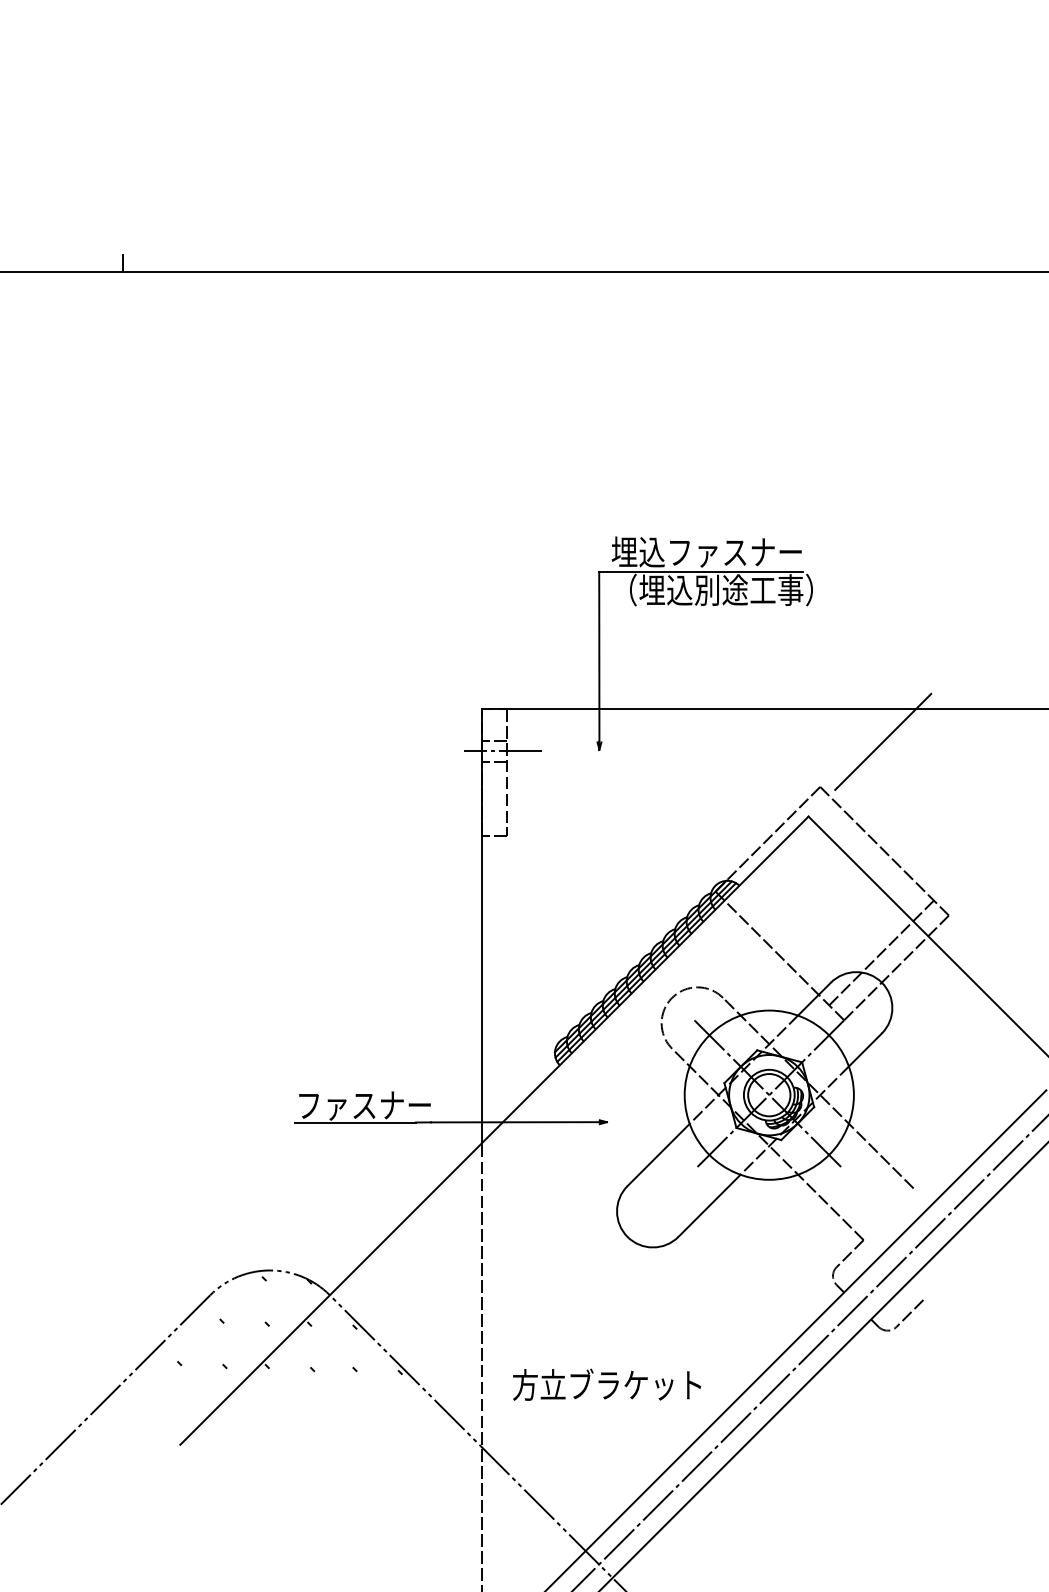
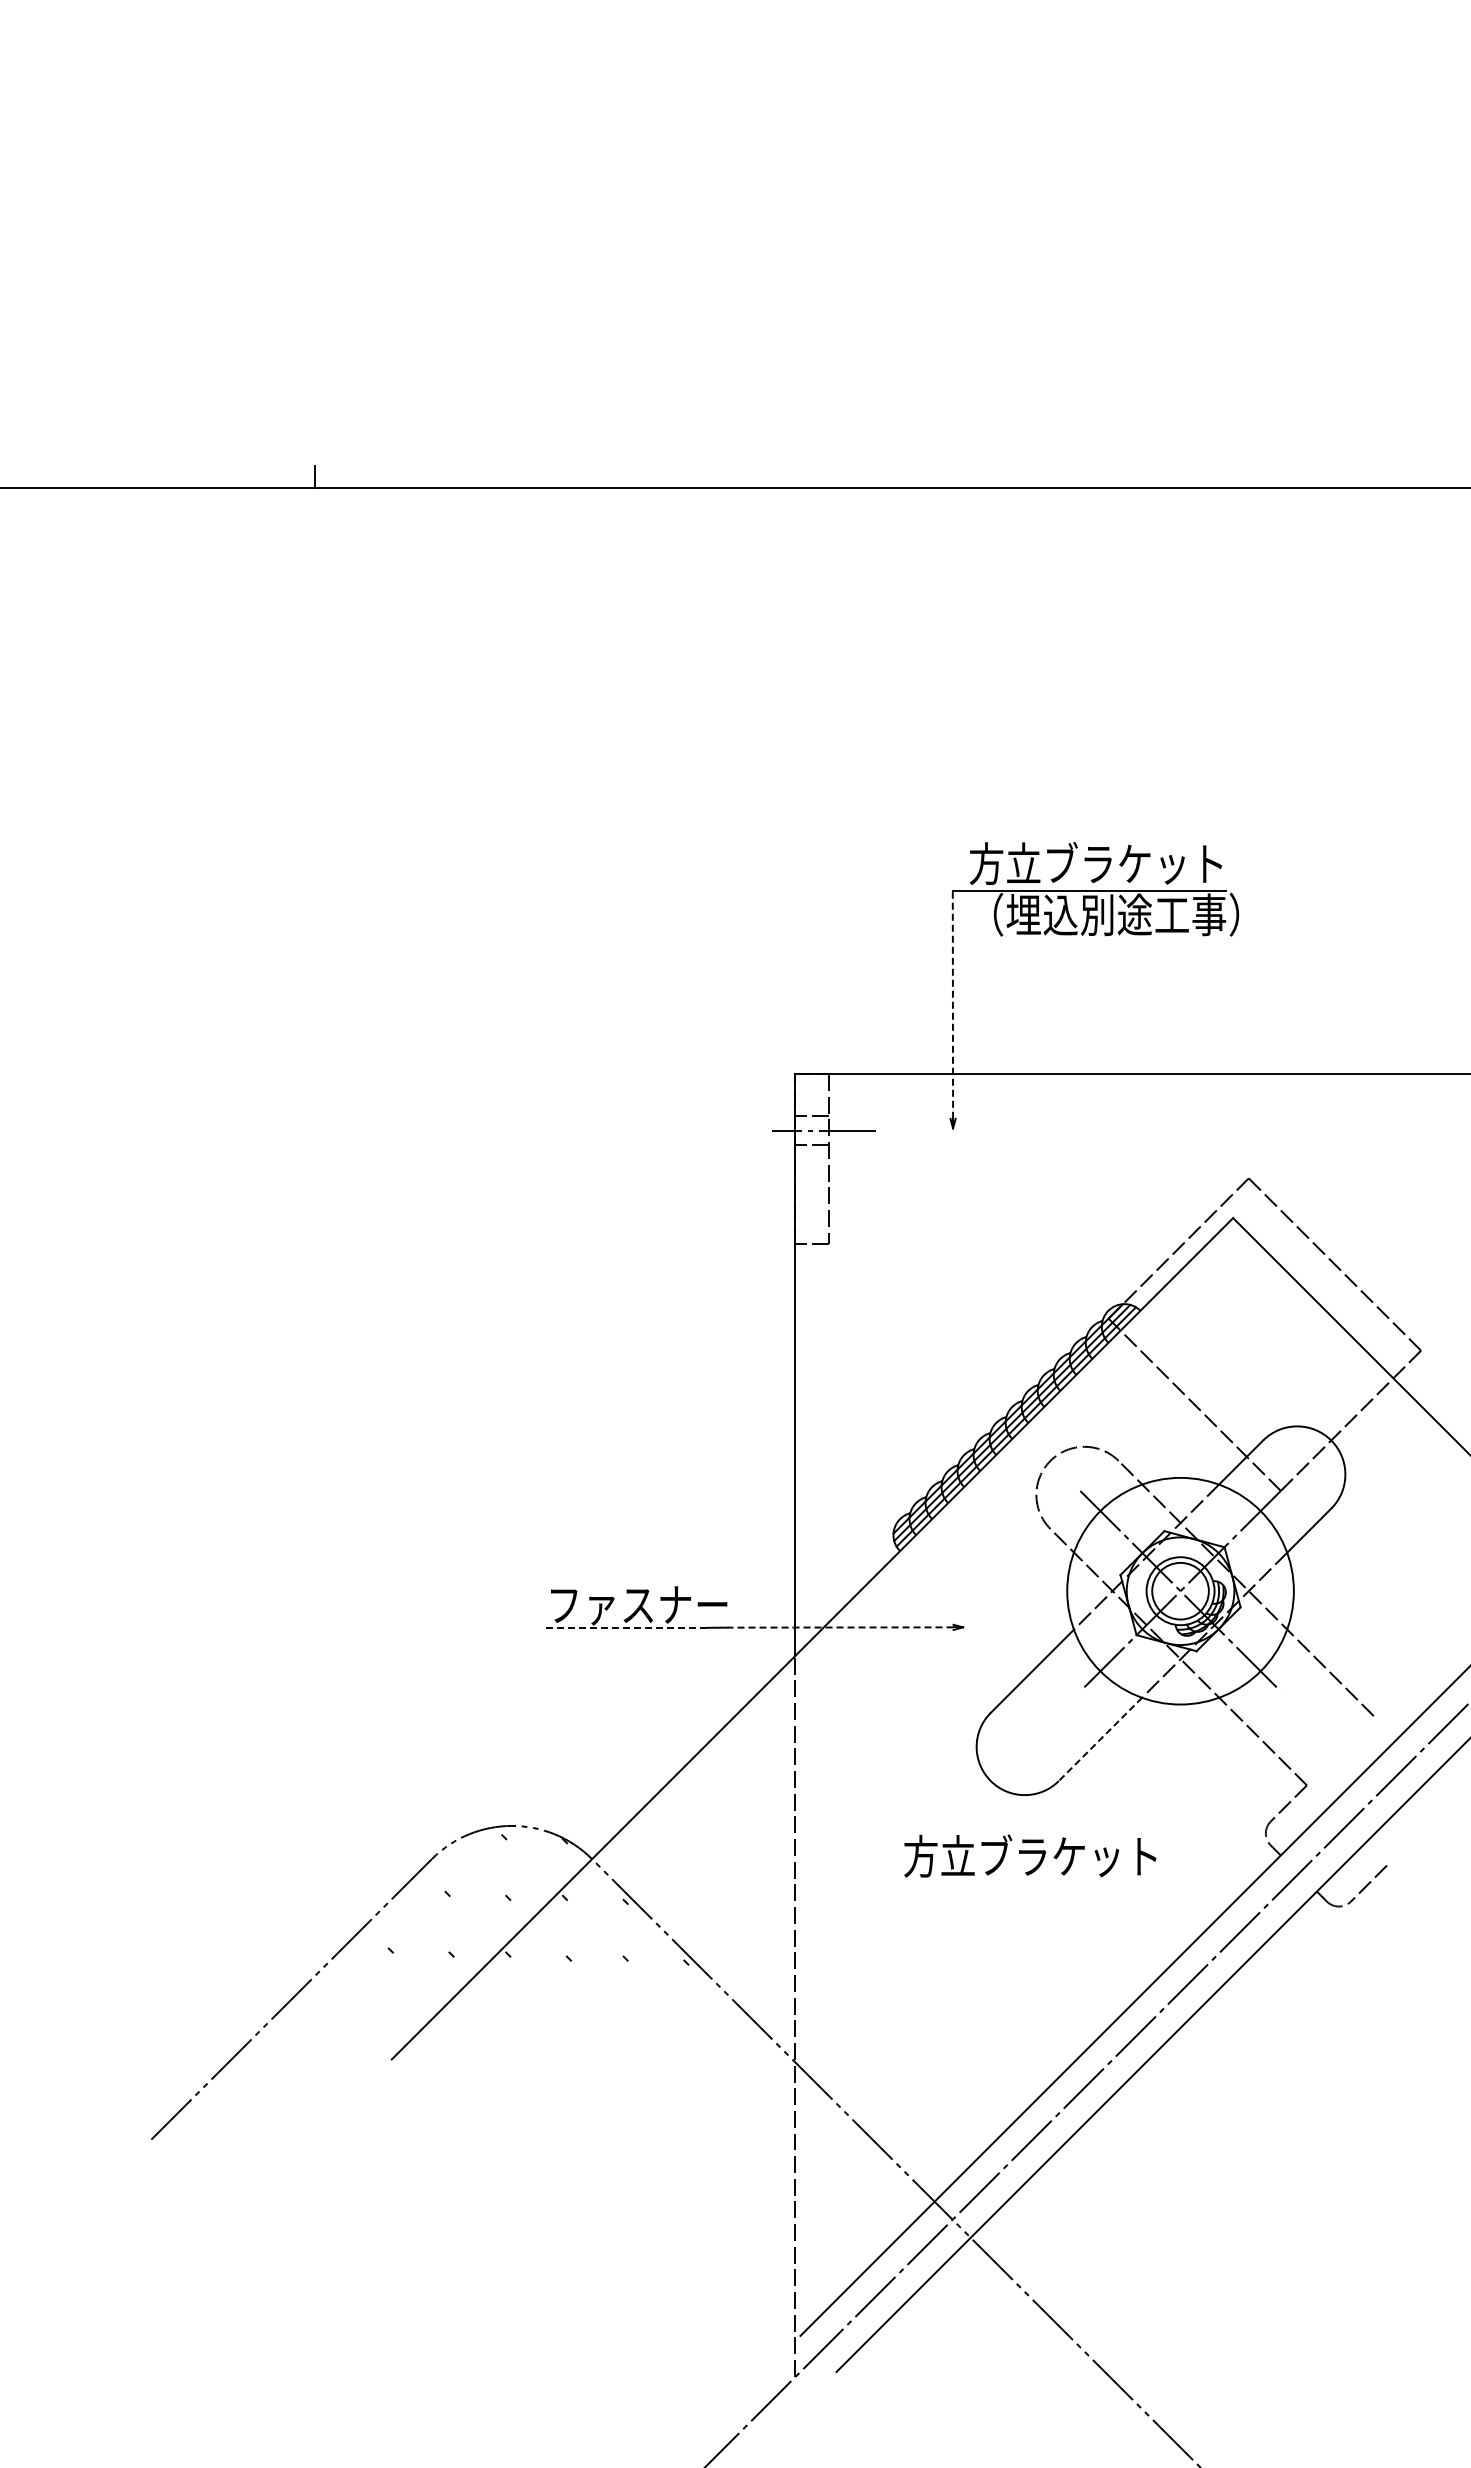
text: (706, 551) -> (1096, 863), 埋込ファスナー -> 方立ブラケット
line: (599, 657) -> (952, 1004), solid -> dashed
line: (882, 741) -> (1332, 1117), removed
line: (881, 952) -> (1330, 1400), removed
line: (355, 1122) -> (626, 1627), solid -> dashed
line: (515, 1122) -> (840, 1627), solid -> dashed
line: (709, 1205) -> (1100, 1739), solid -> dashed
text: (607, 1384) -> (1030, 1855), moved

